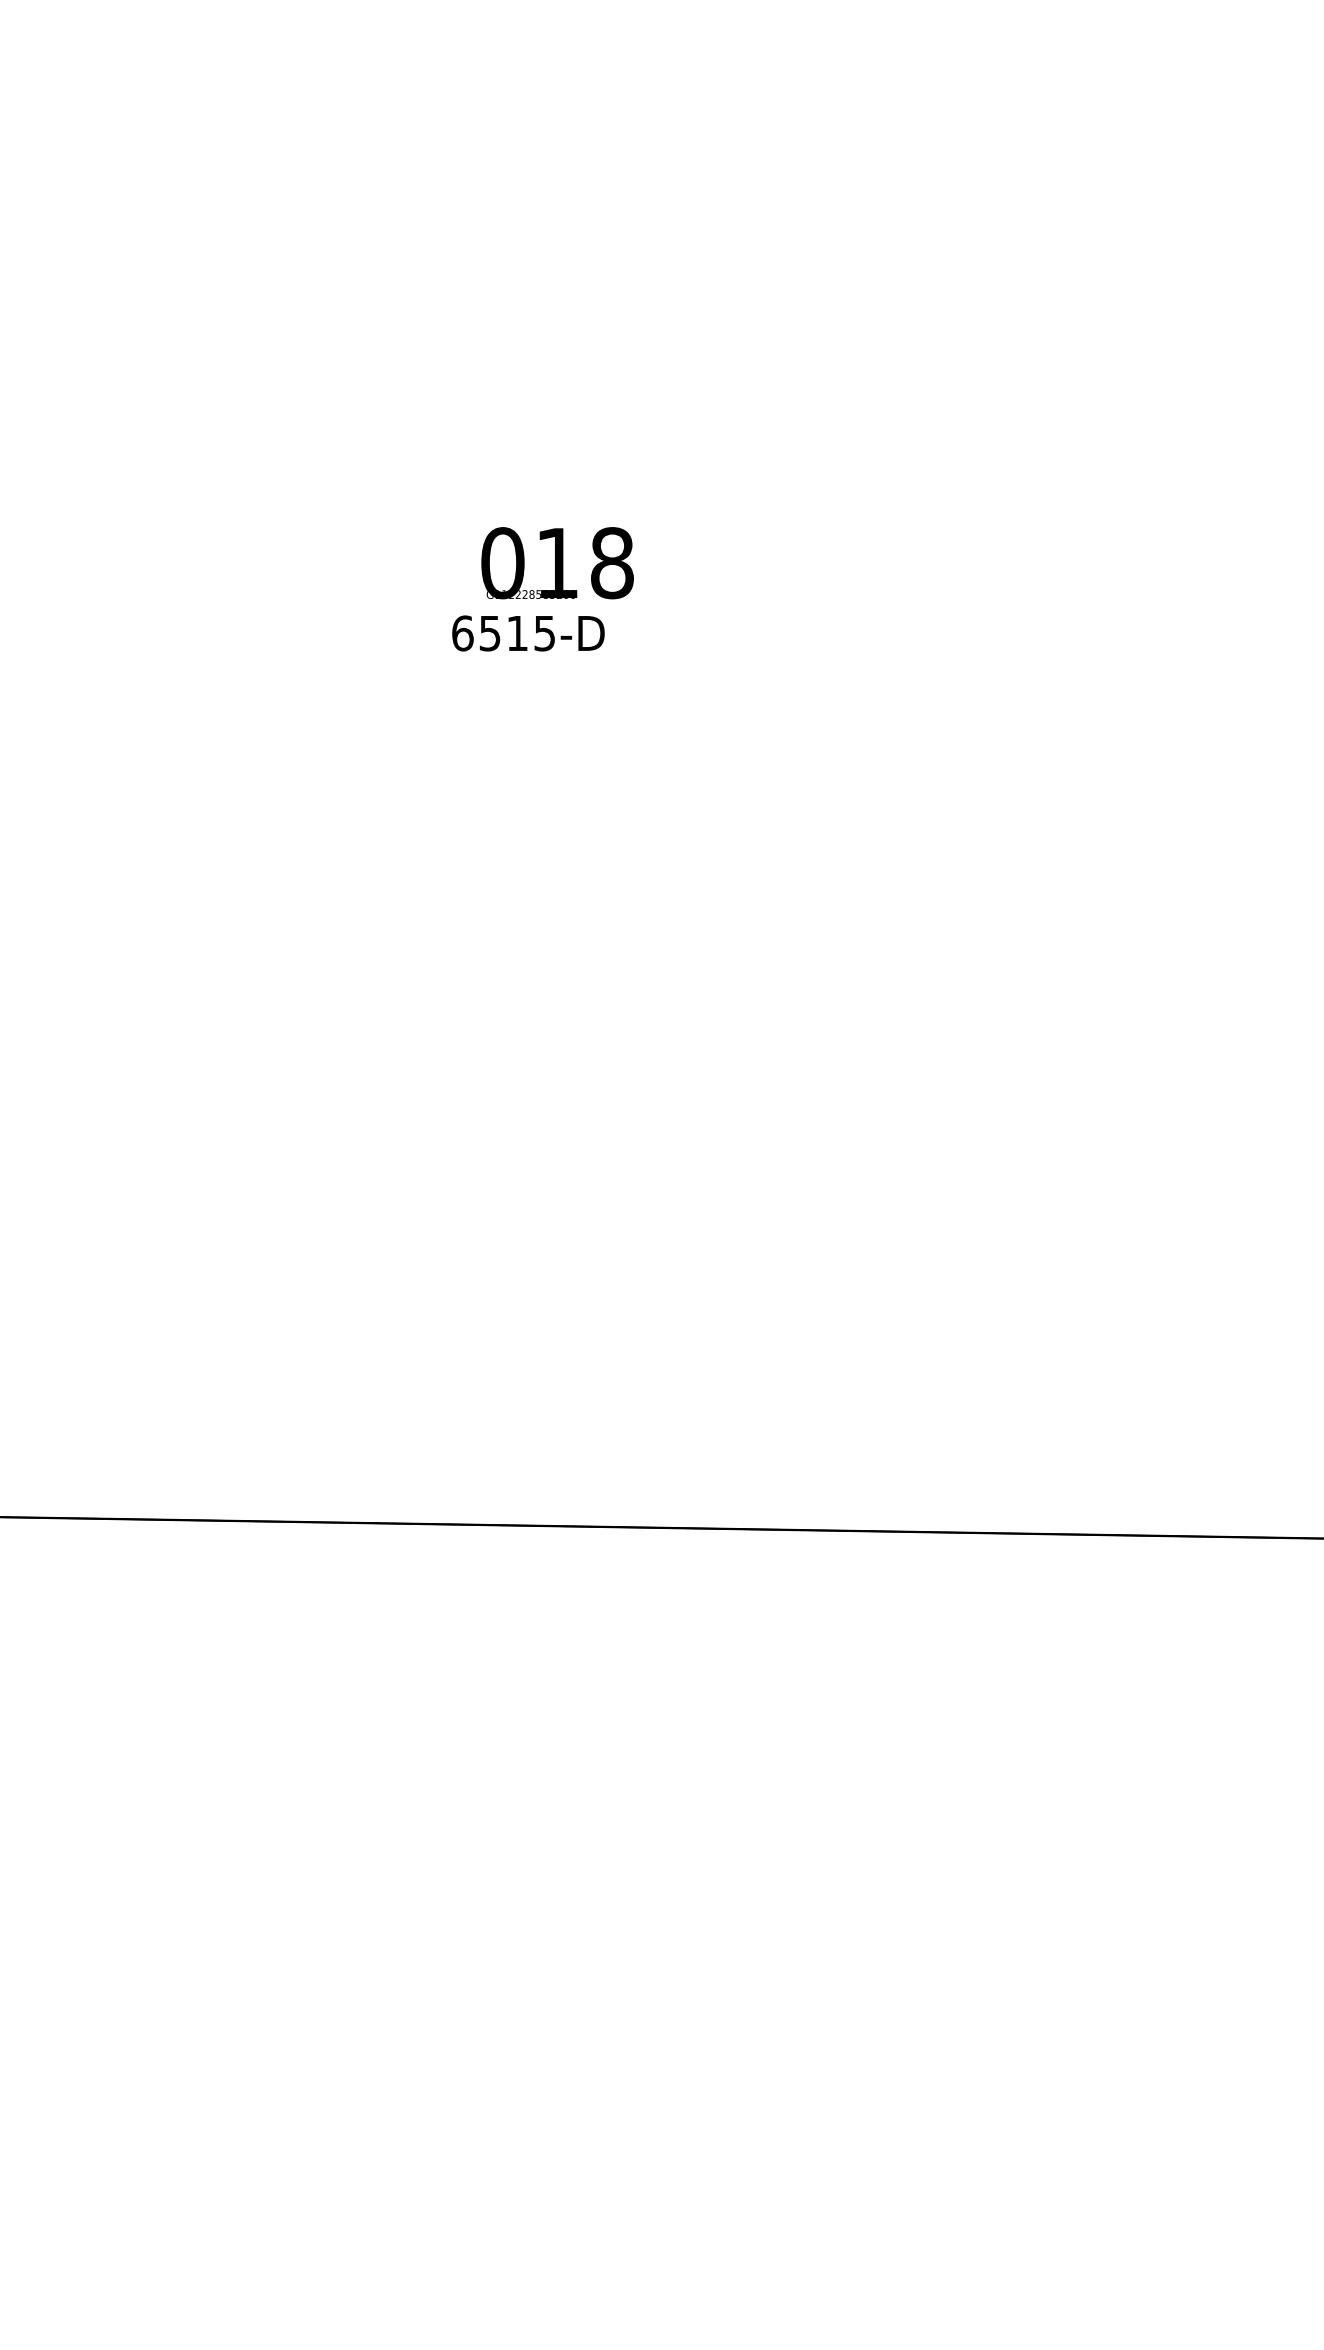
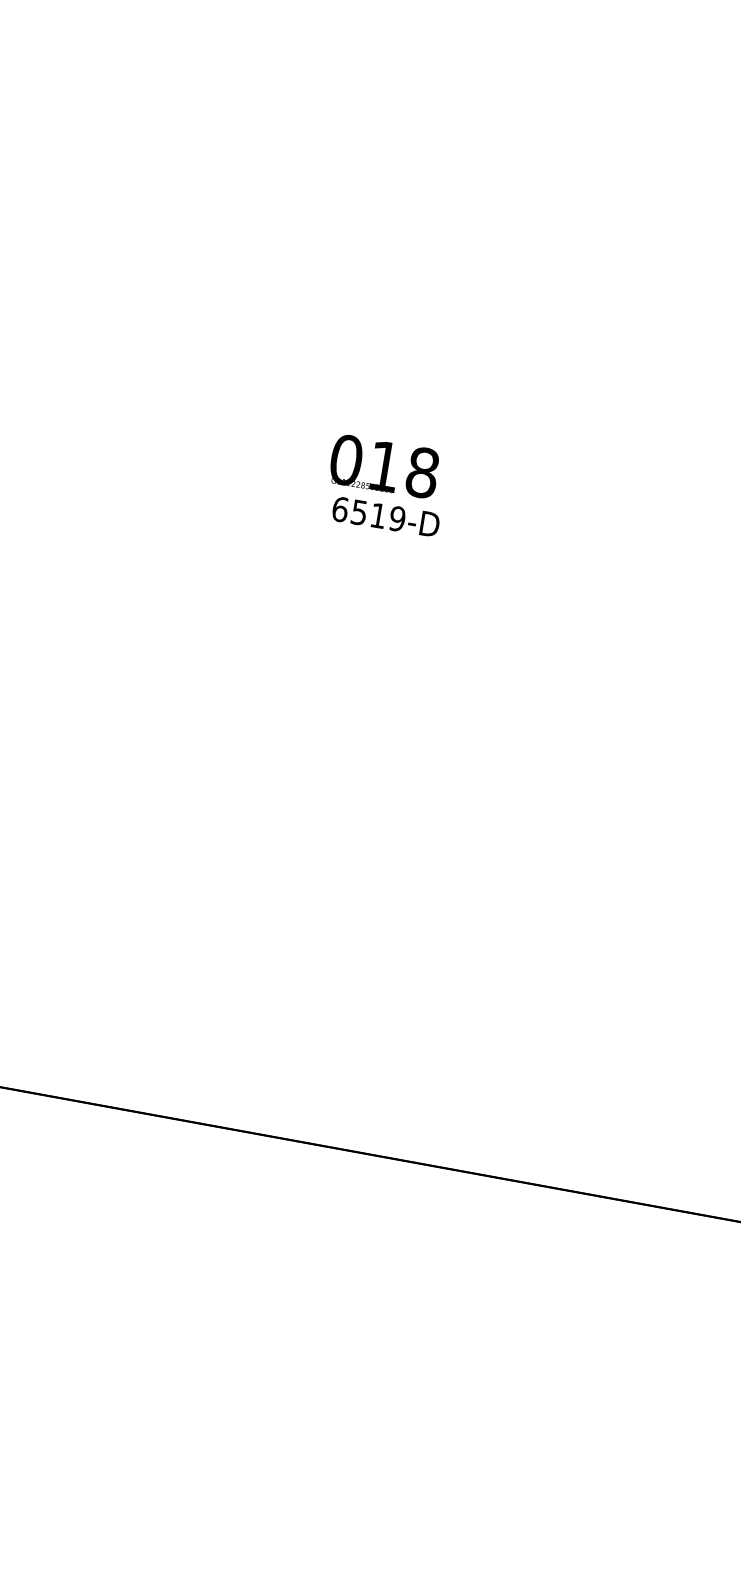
text: (557, 563) -> (384, 466), moved
text: (544, 633) -> (397, 518), 6515-D -> 6519-D

